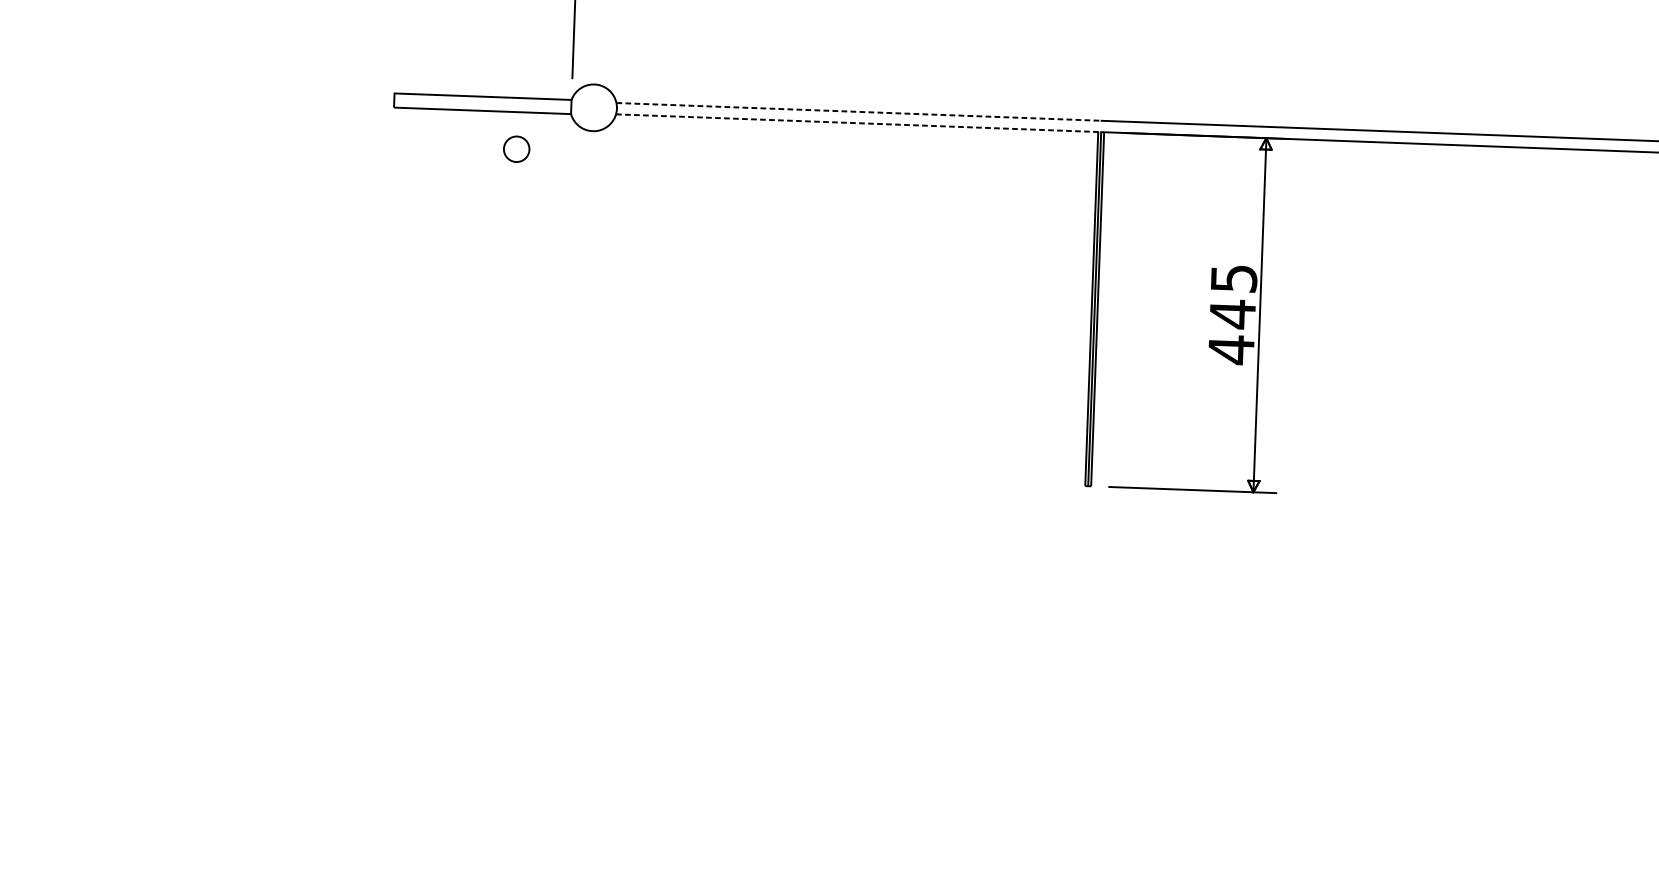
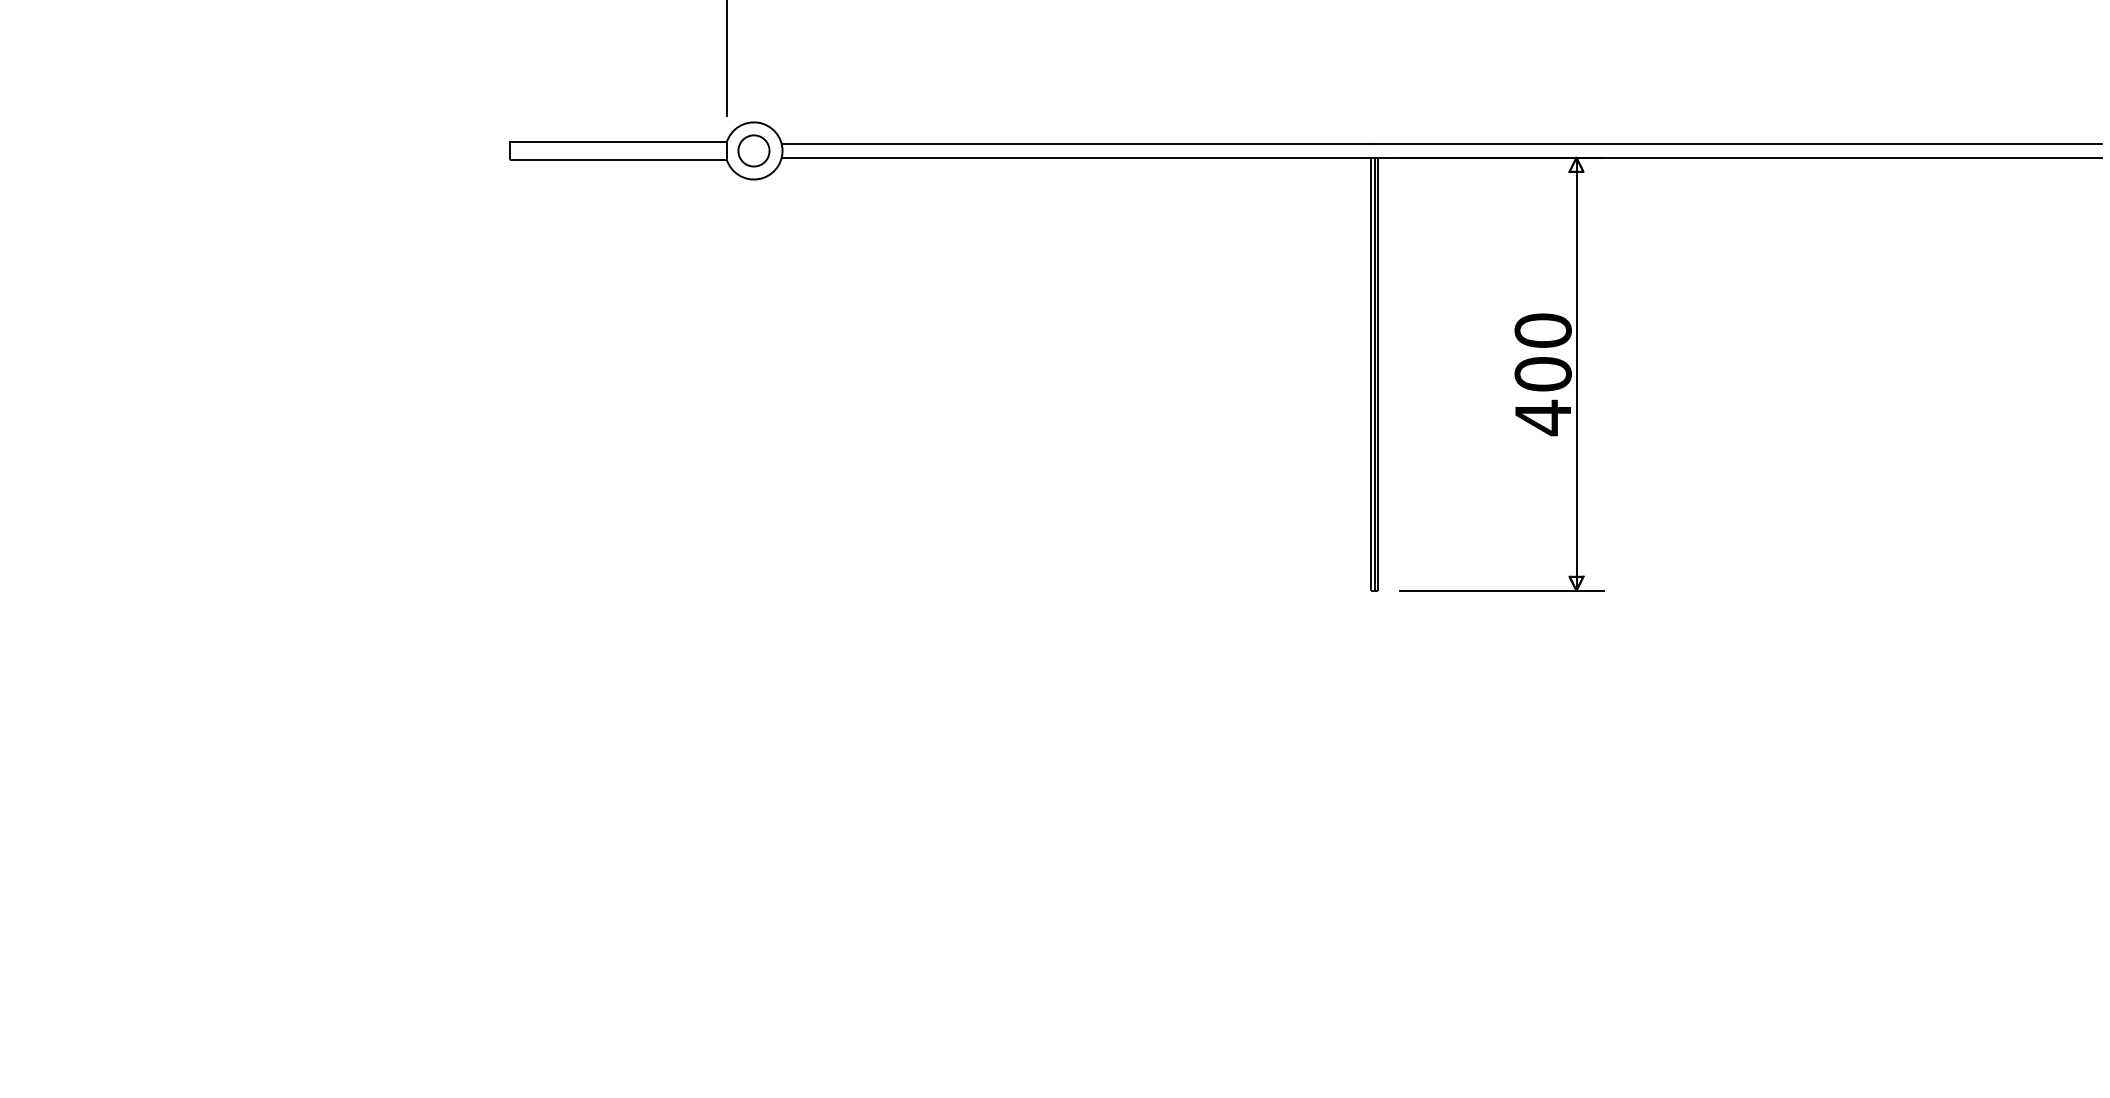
line: (859, 112) -> (1078, 144), dashed -> solid
line: (858, 122) -> (1078, 157), dashed -> solid
circle: (516, 148) -> (753, 150), moved
text: (1232, 296) -> (1542, 352), 445 -> 400

